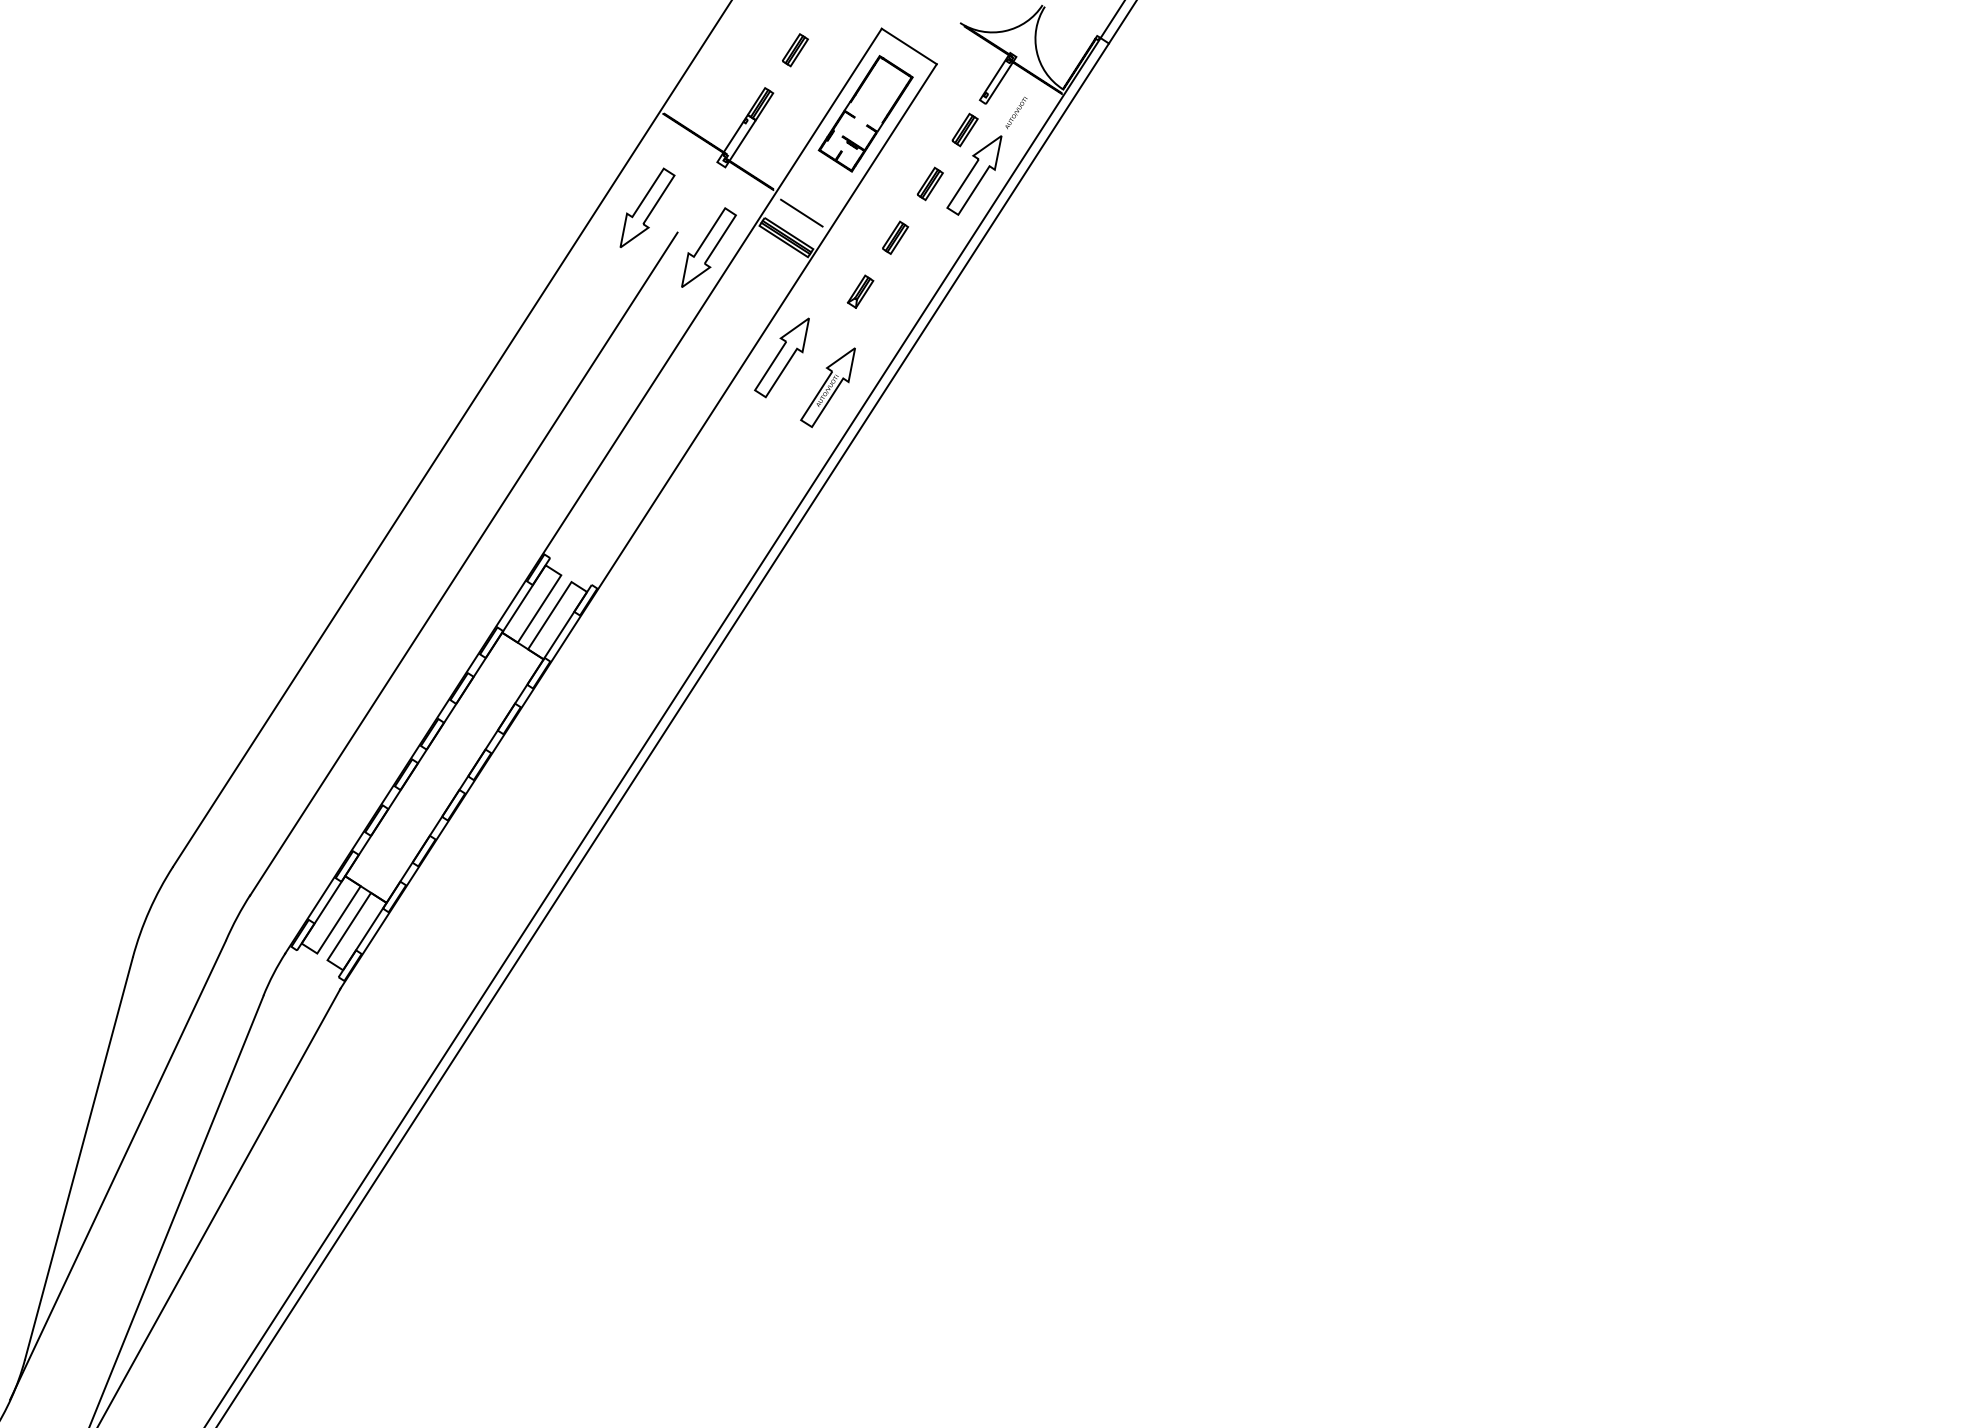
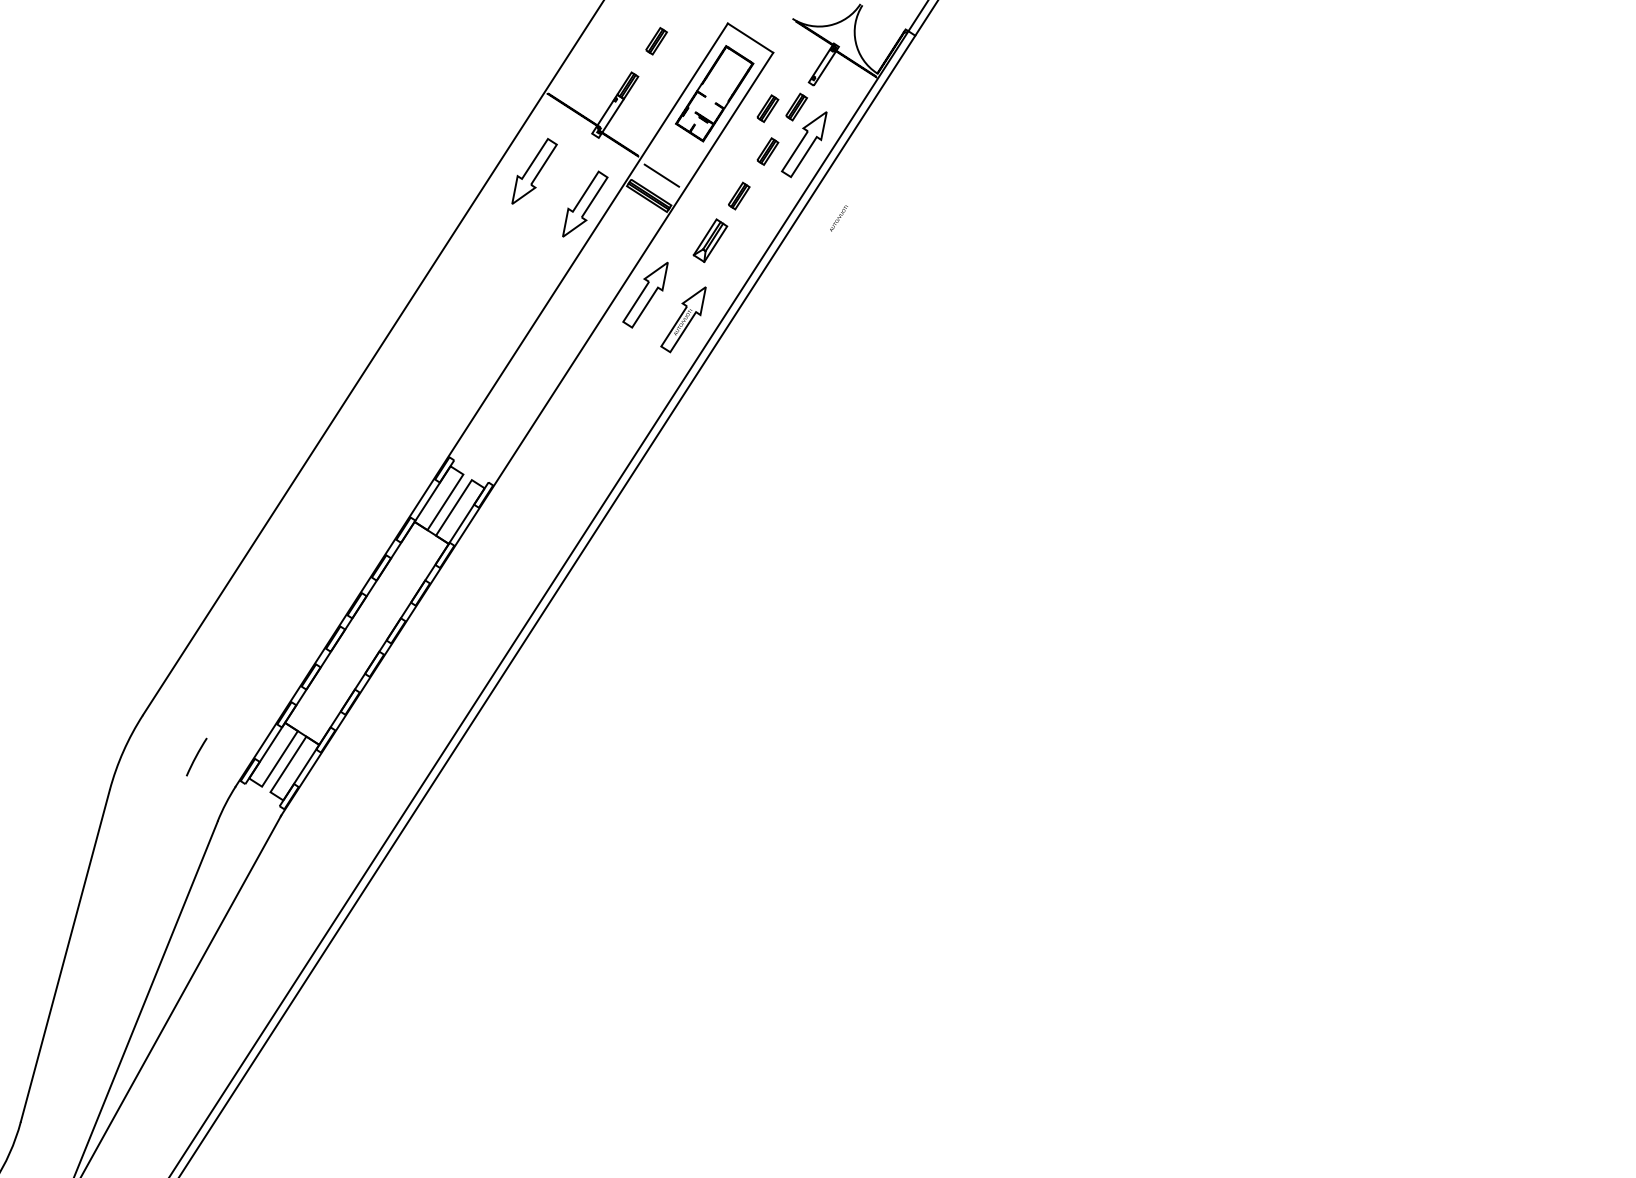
text: (1016, 112) -> (839, 218), moved
part: (929, 131) -> (767, 108), added
part: (860, 291) -> (710, 240), size x1.6
line: (463, 563) -> (382, 464), removed
line: (117, 1170) -> (97, 965), removed

